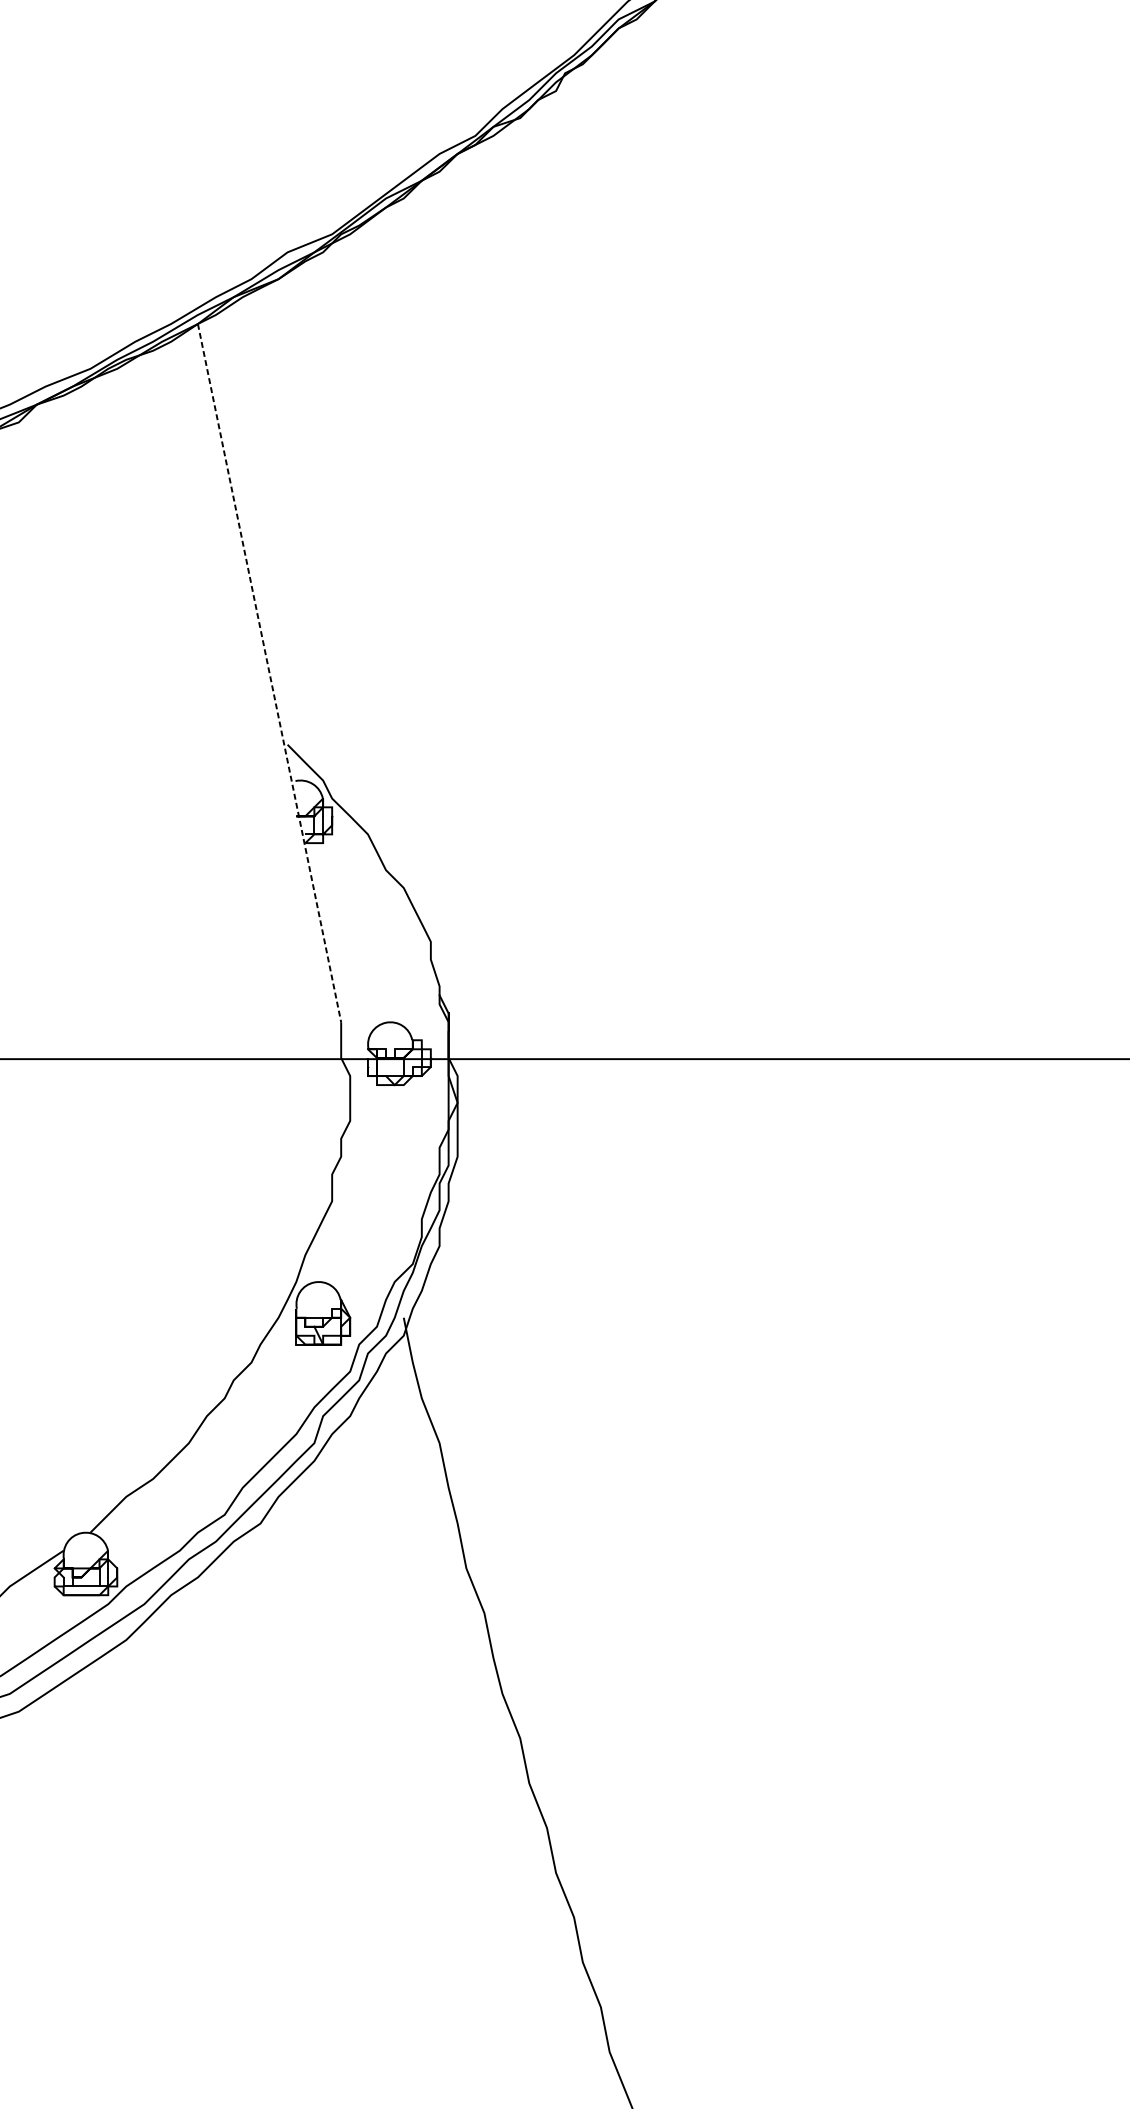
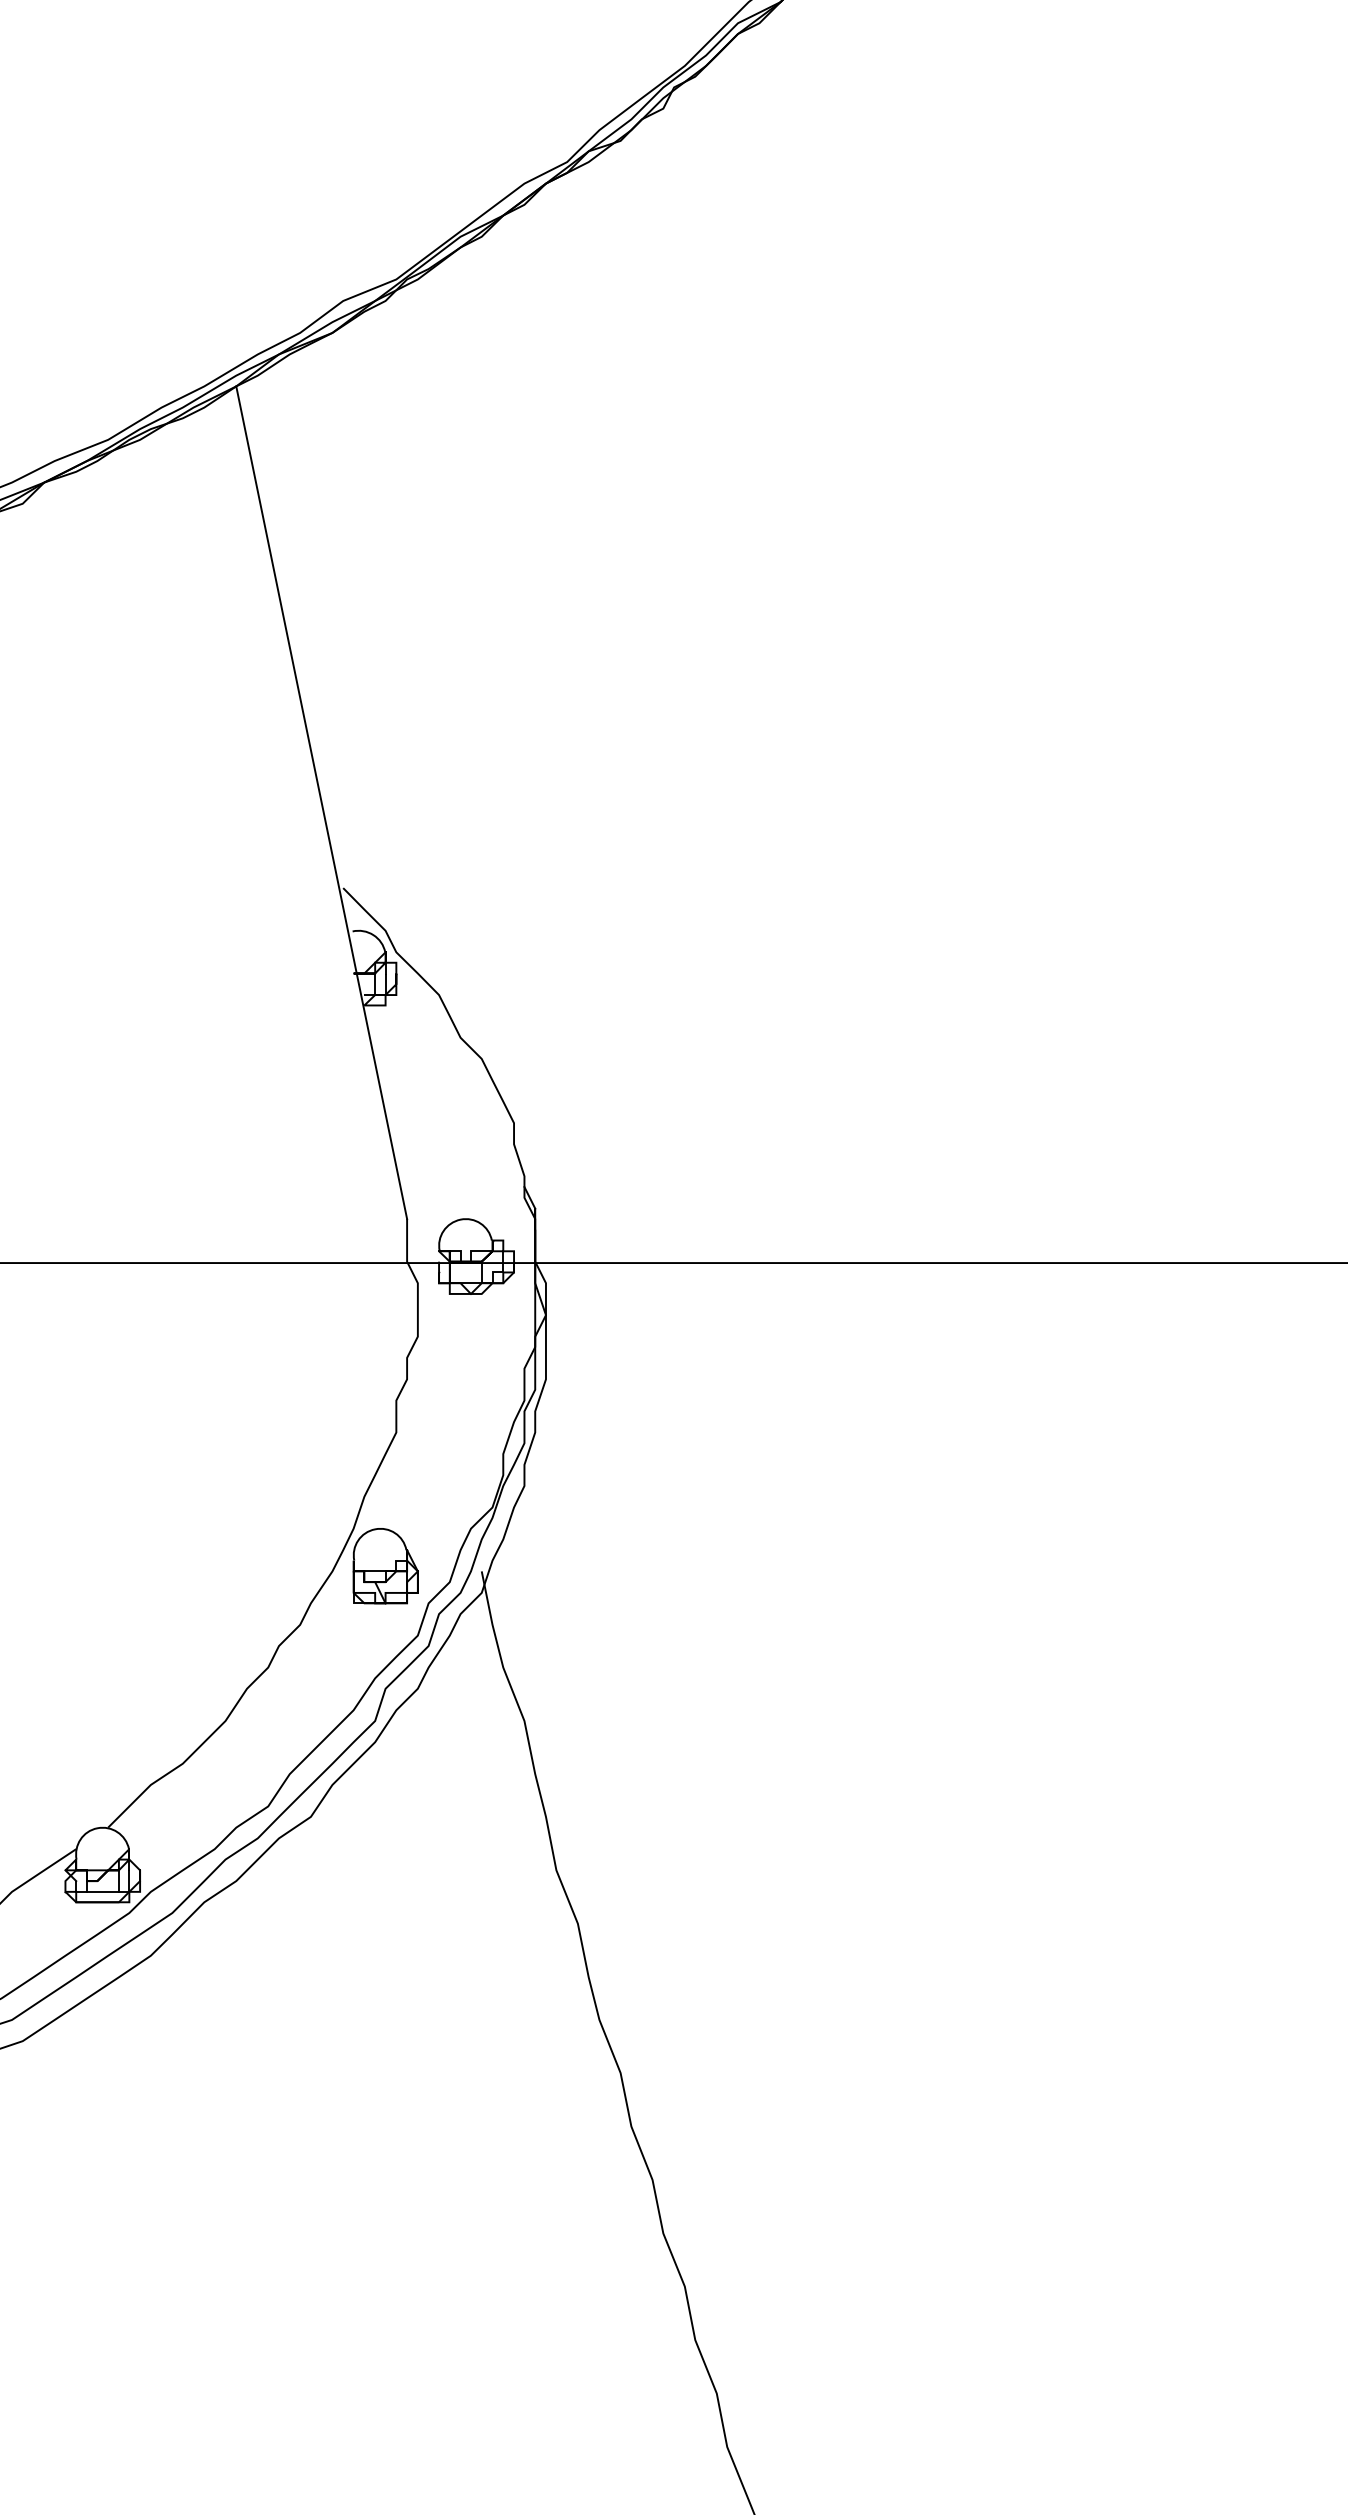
line: (269, 672) -> (321, 802), dashed -> solid

